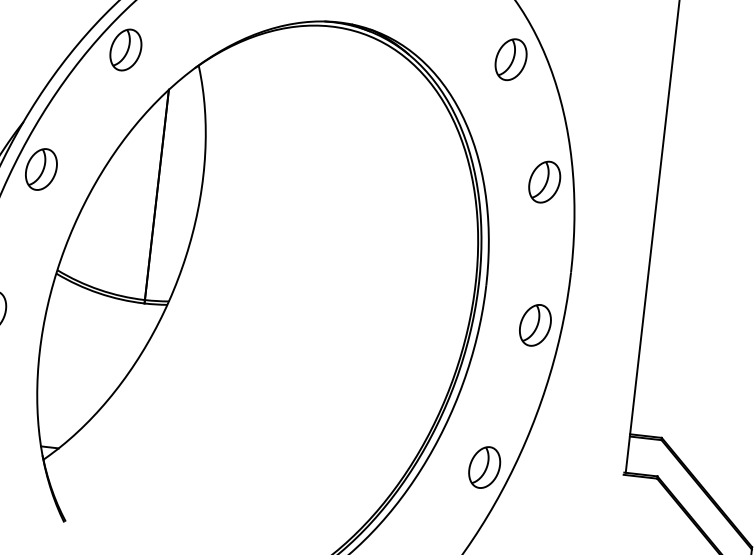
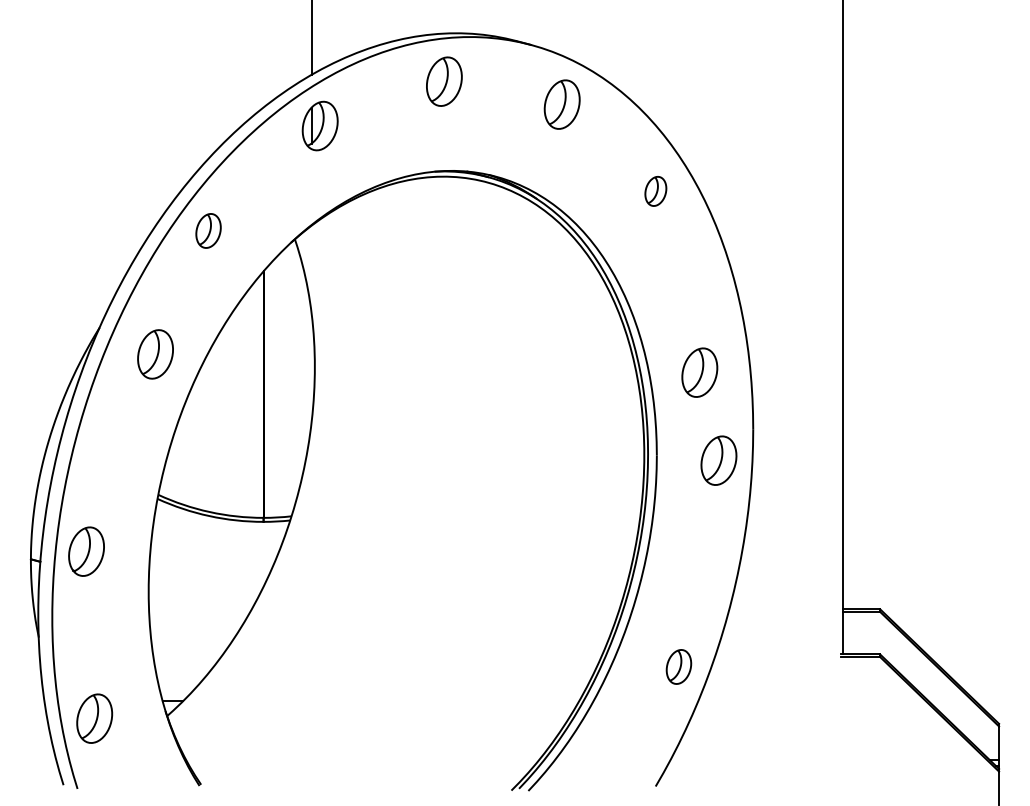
part: (125, 49) -> (208, 230), size x0.7
part: (510, 59) -> (655, 191), size x0.6
part: (41, 169) -> (155, 354), moved
part: (544, 181) -> (699, 372), moved
part: (535, 325) -> (718, 460), moved
part: (484, 467) -> (678, 666), size x0.7

